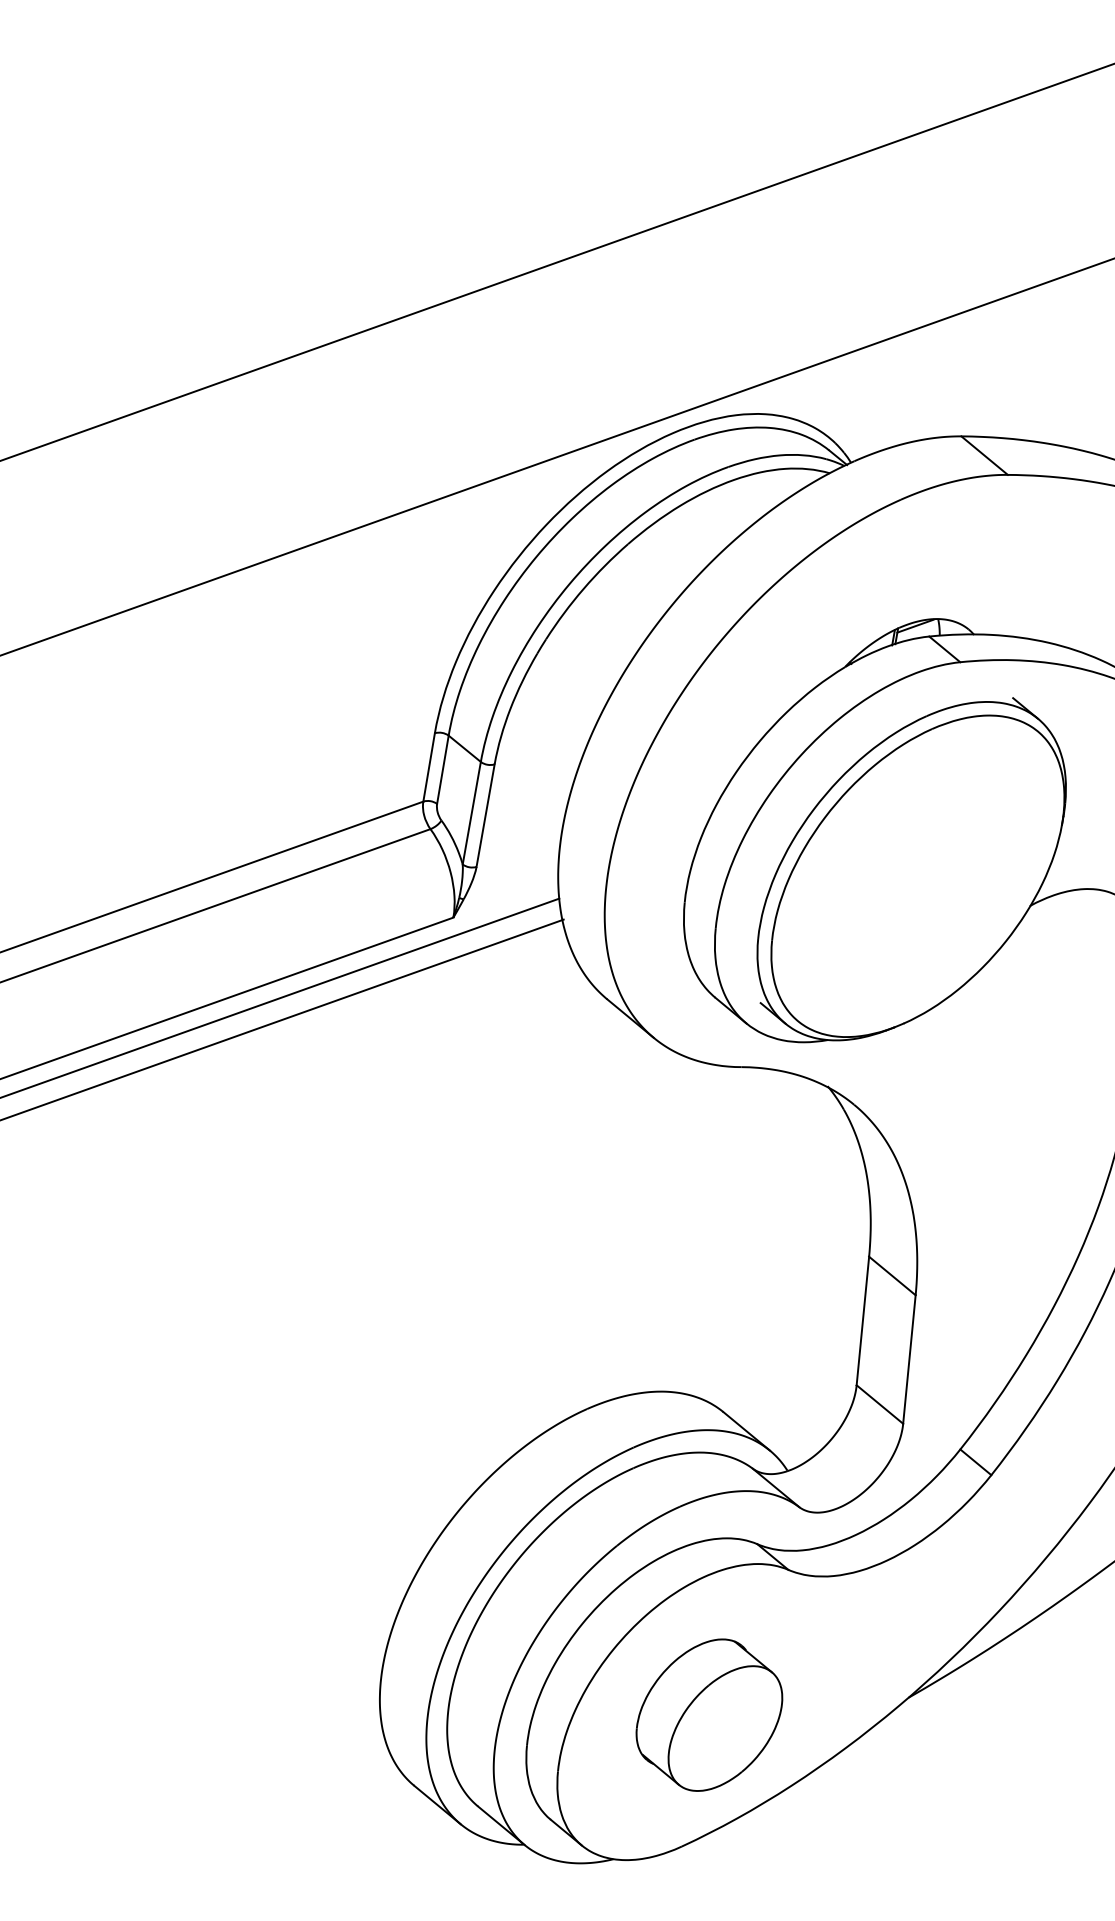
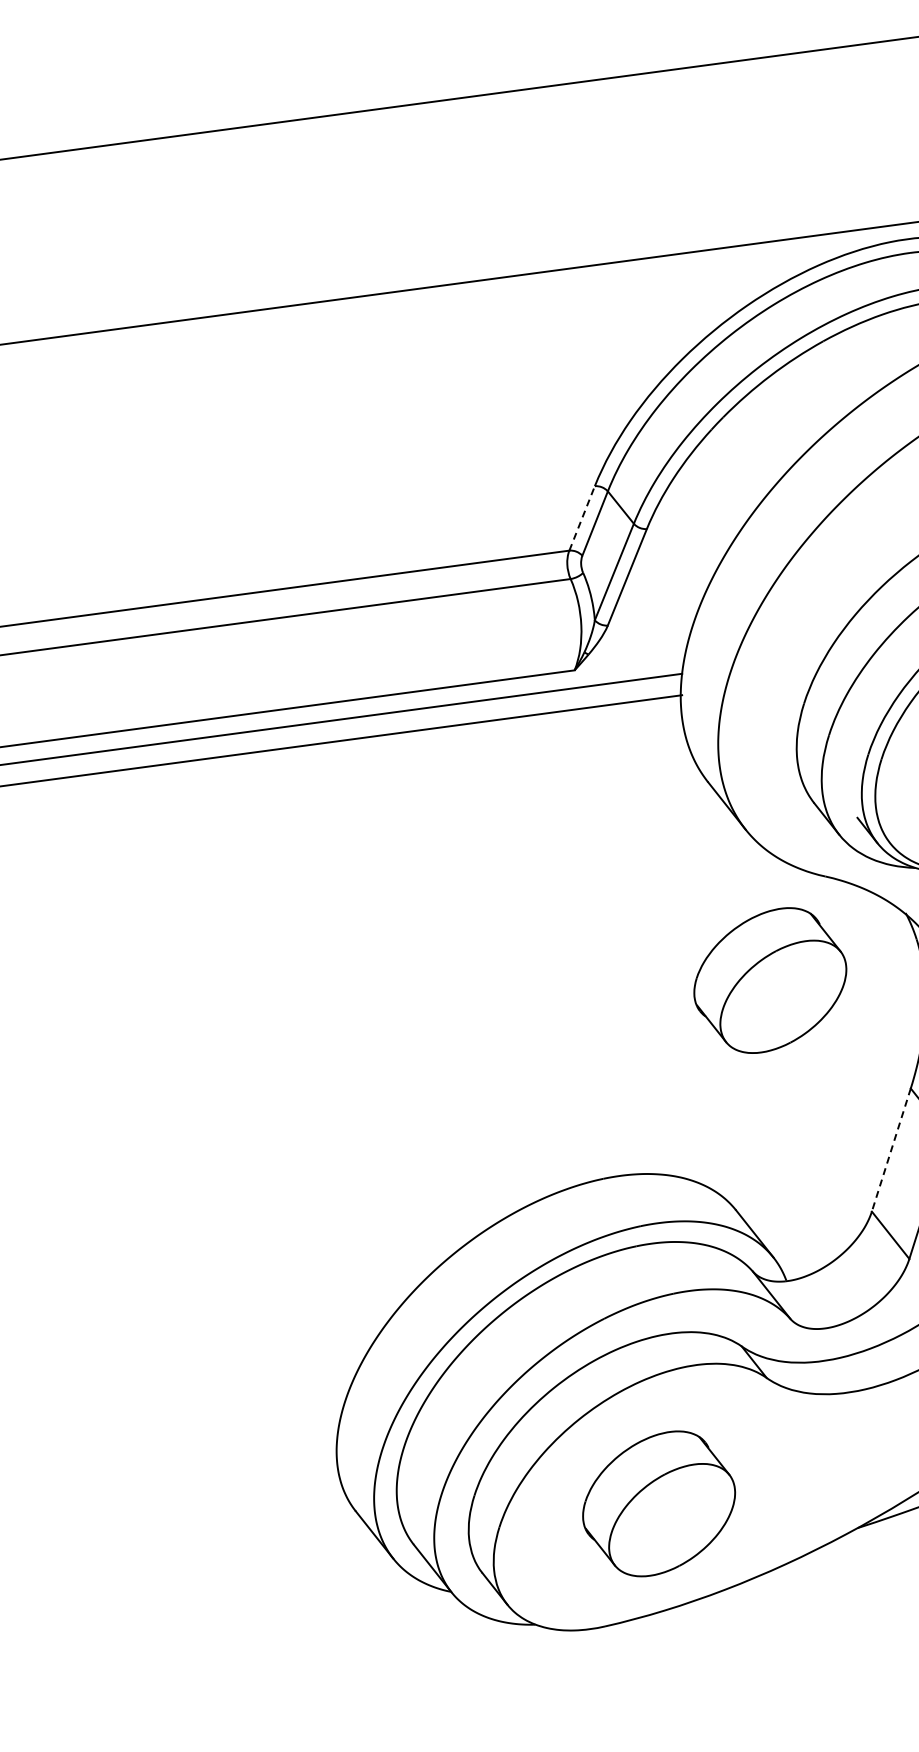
line: (429, 767) -> (582, 518), solid -> dashed
part: (709, 1179) -> (770, 979), added
line: (862, 1321) -> (890, 1150), solid -> dashed

